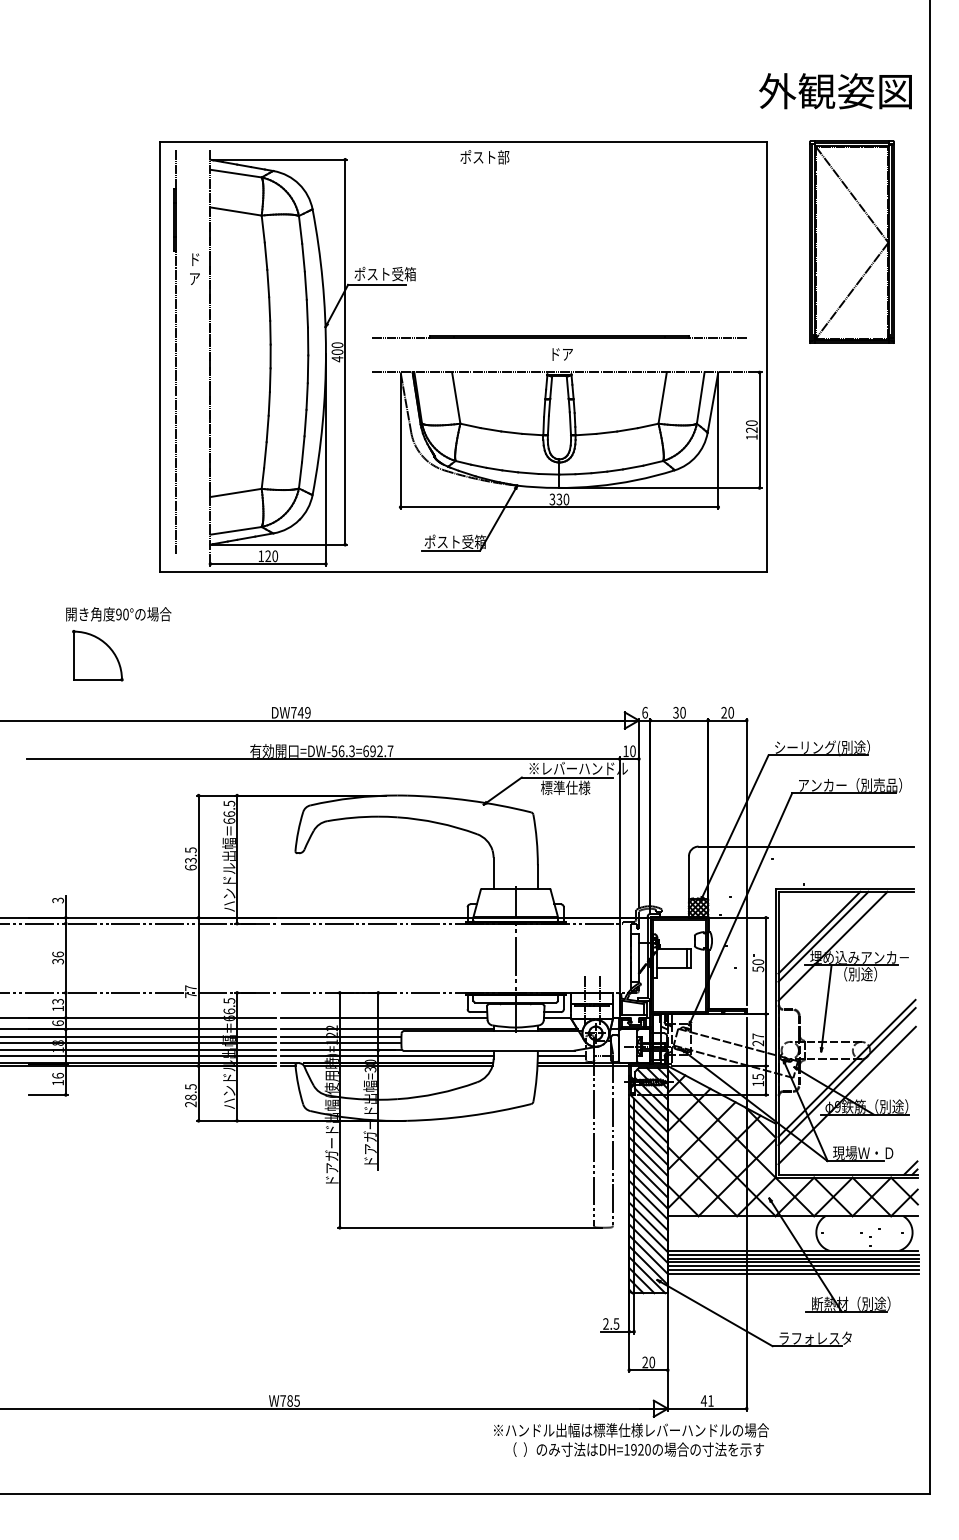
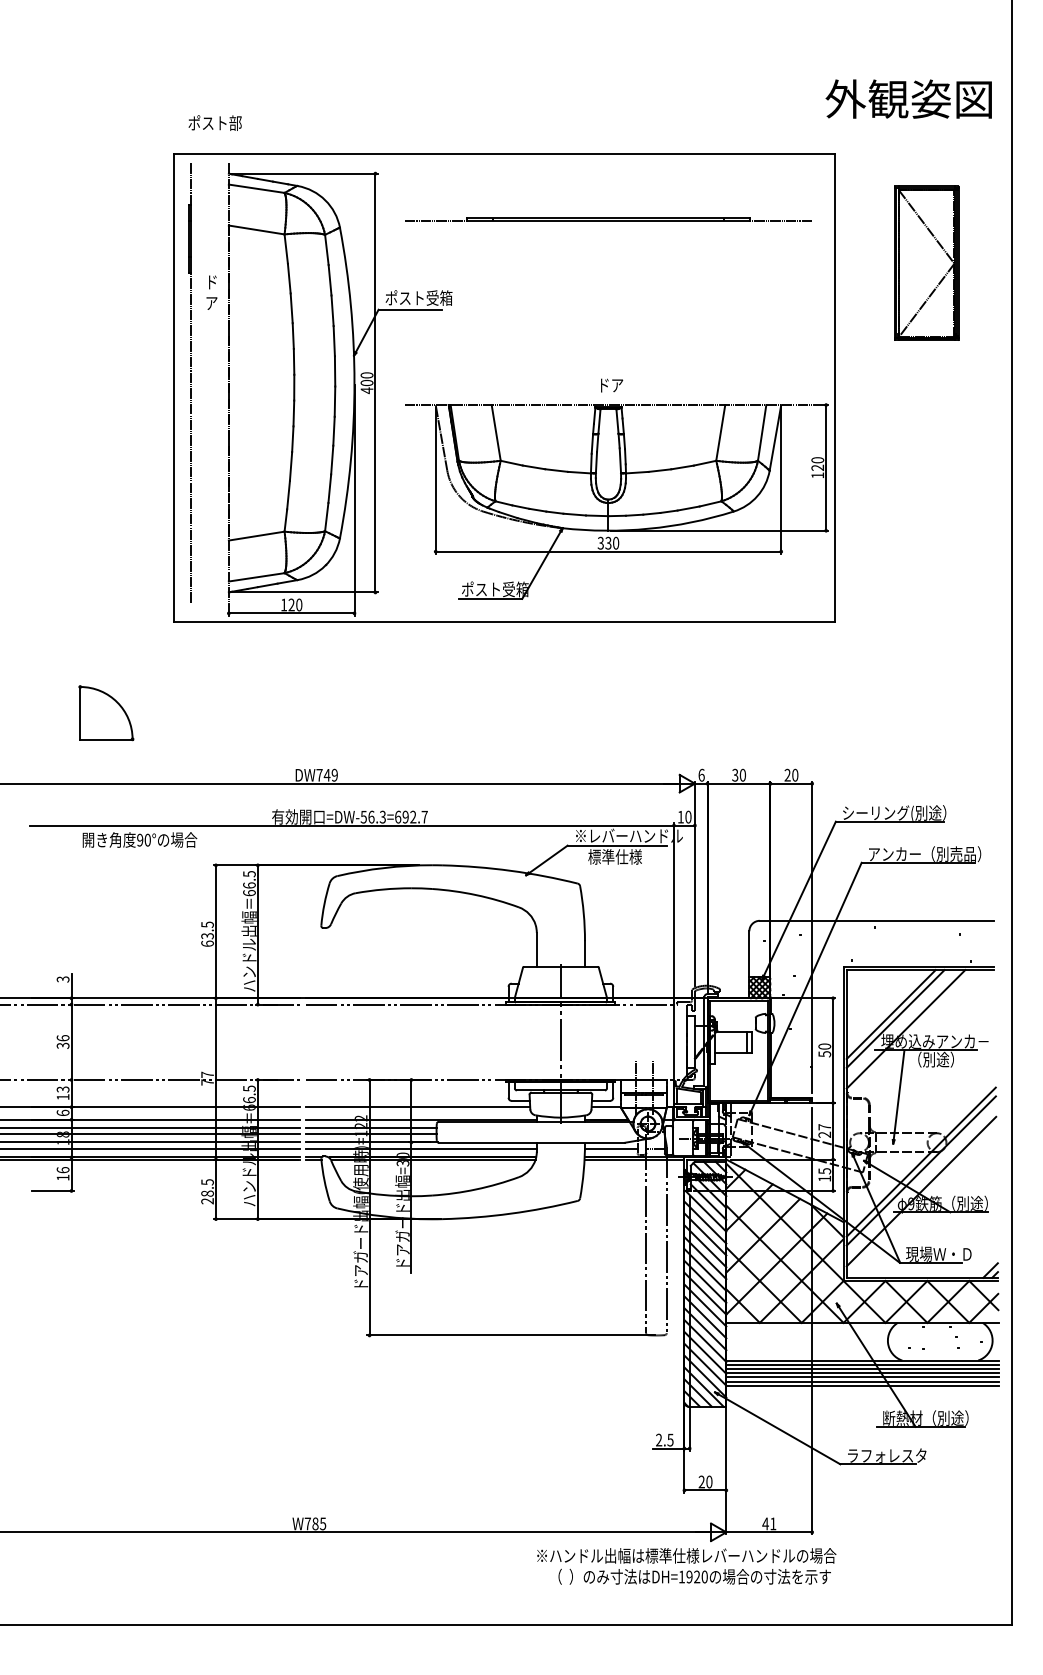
text: (484, 157) -> (214, 123), moved
part: (851, 241) -> (926, 262), size x0.7
line: (559, 336) -> (608, 219), moved
text: (118, 614) -> (139, 840), moved

